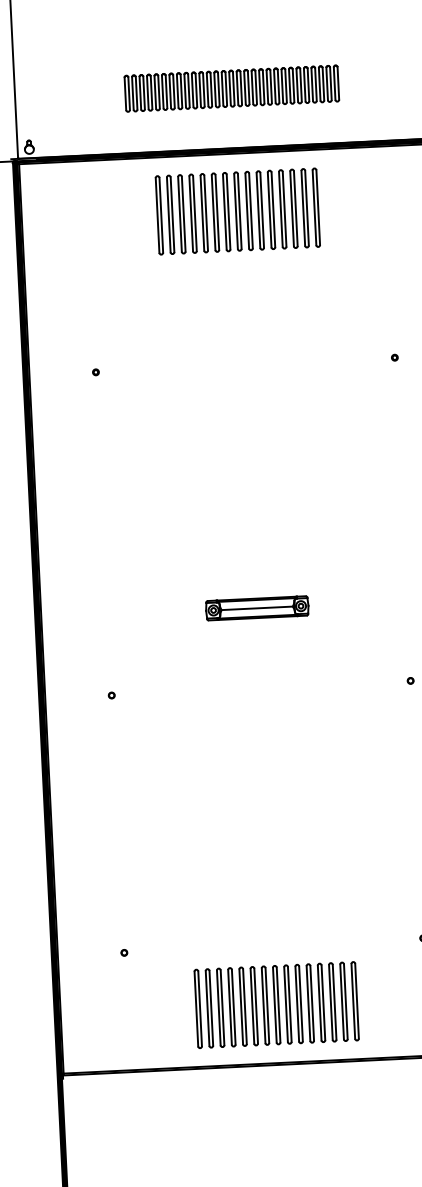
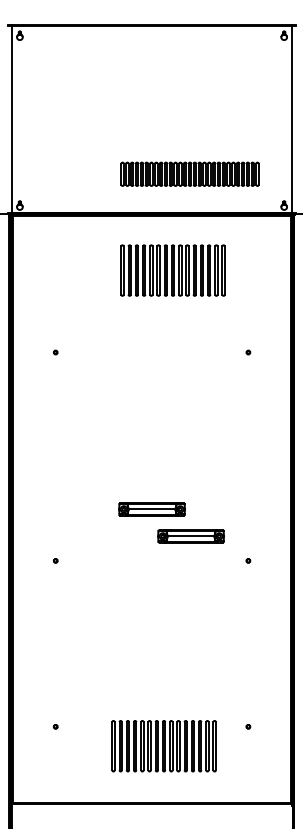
part: (230, 87) -> (189, 173), moved
part: (237, 211) -> (172, 270), moved
part: (318, 647) -> (190, 536), added
part: (275, 1005) -> (163, 746), moved

